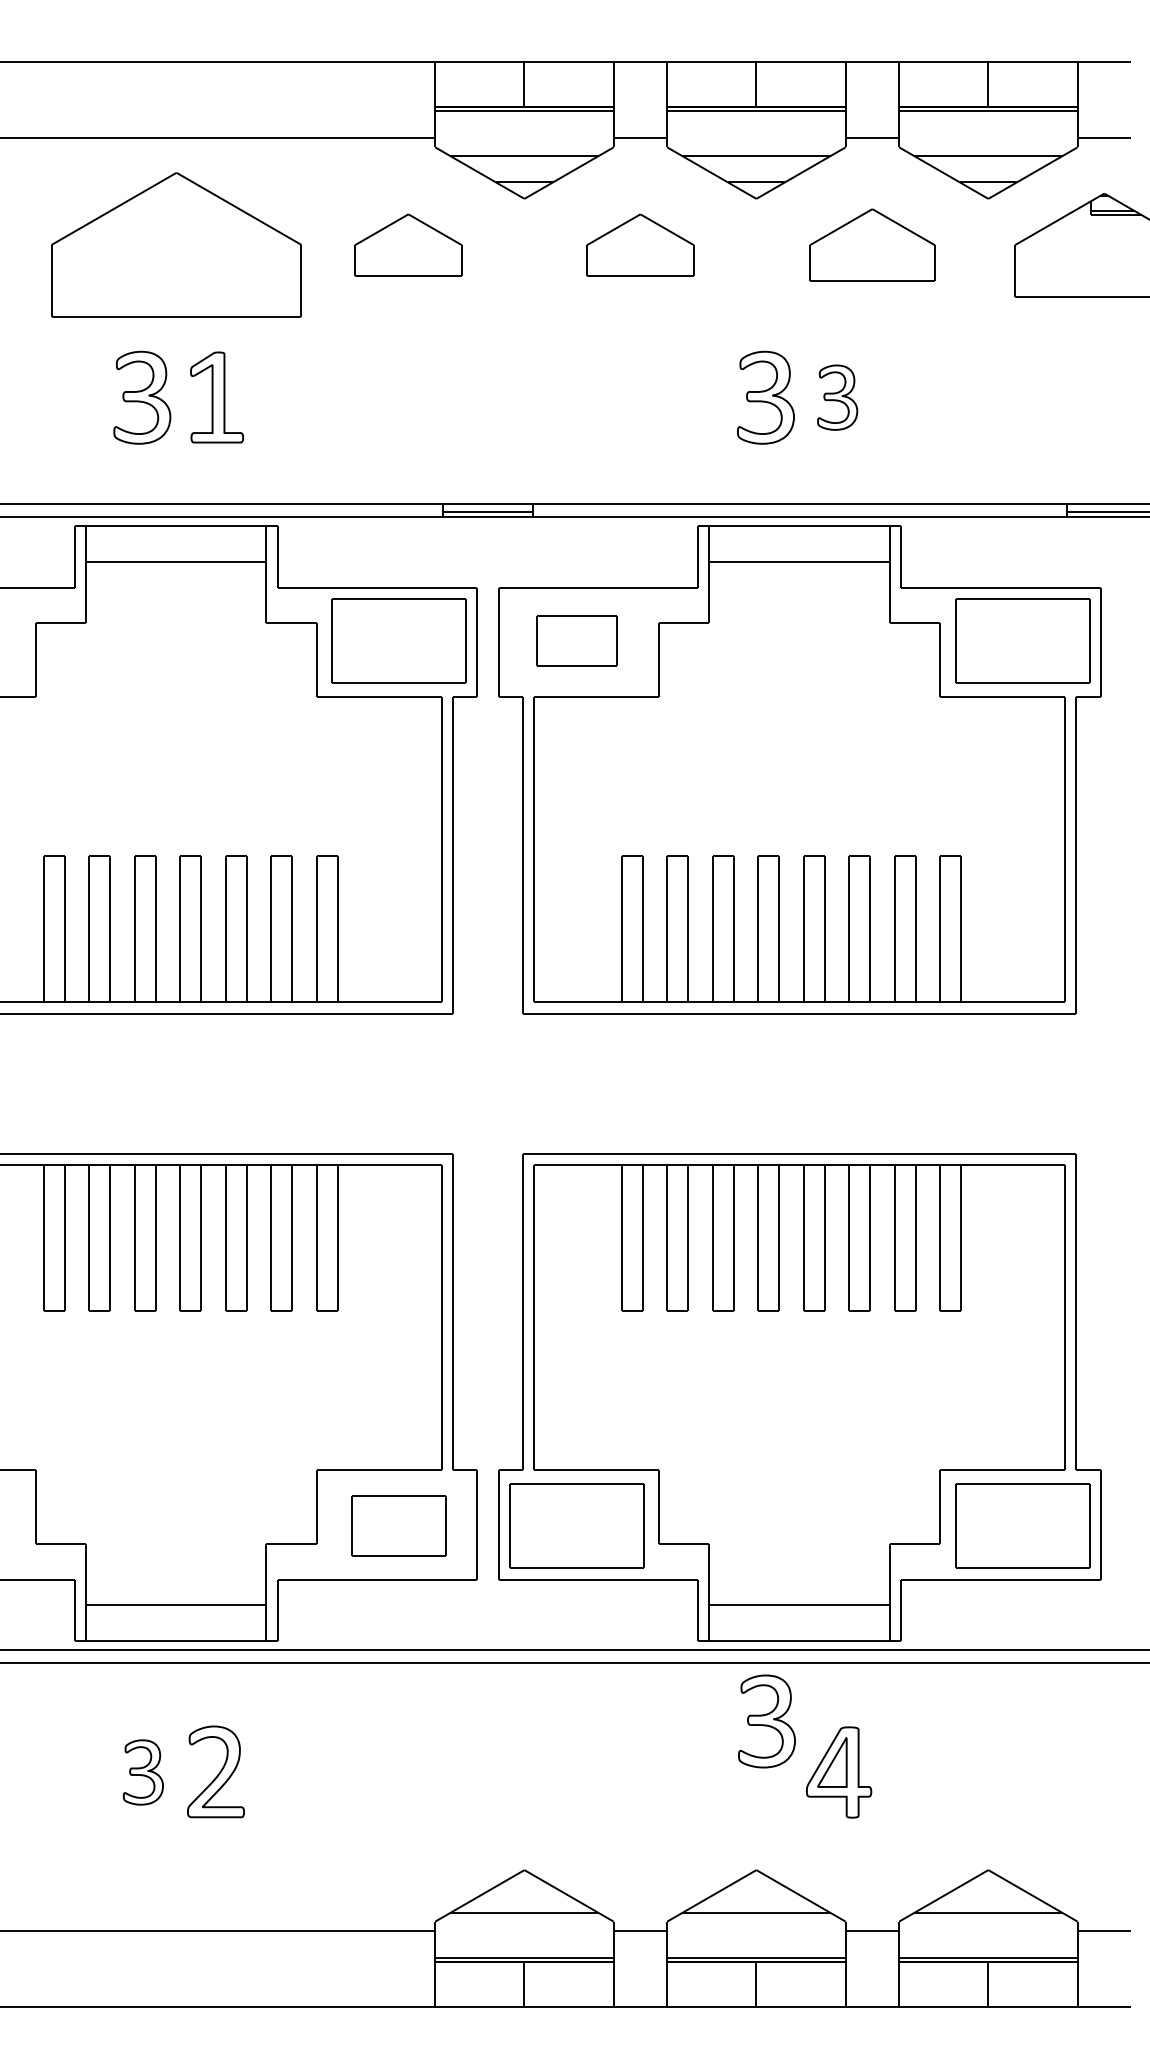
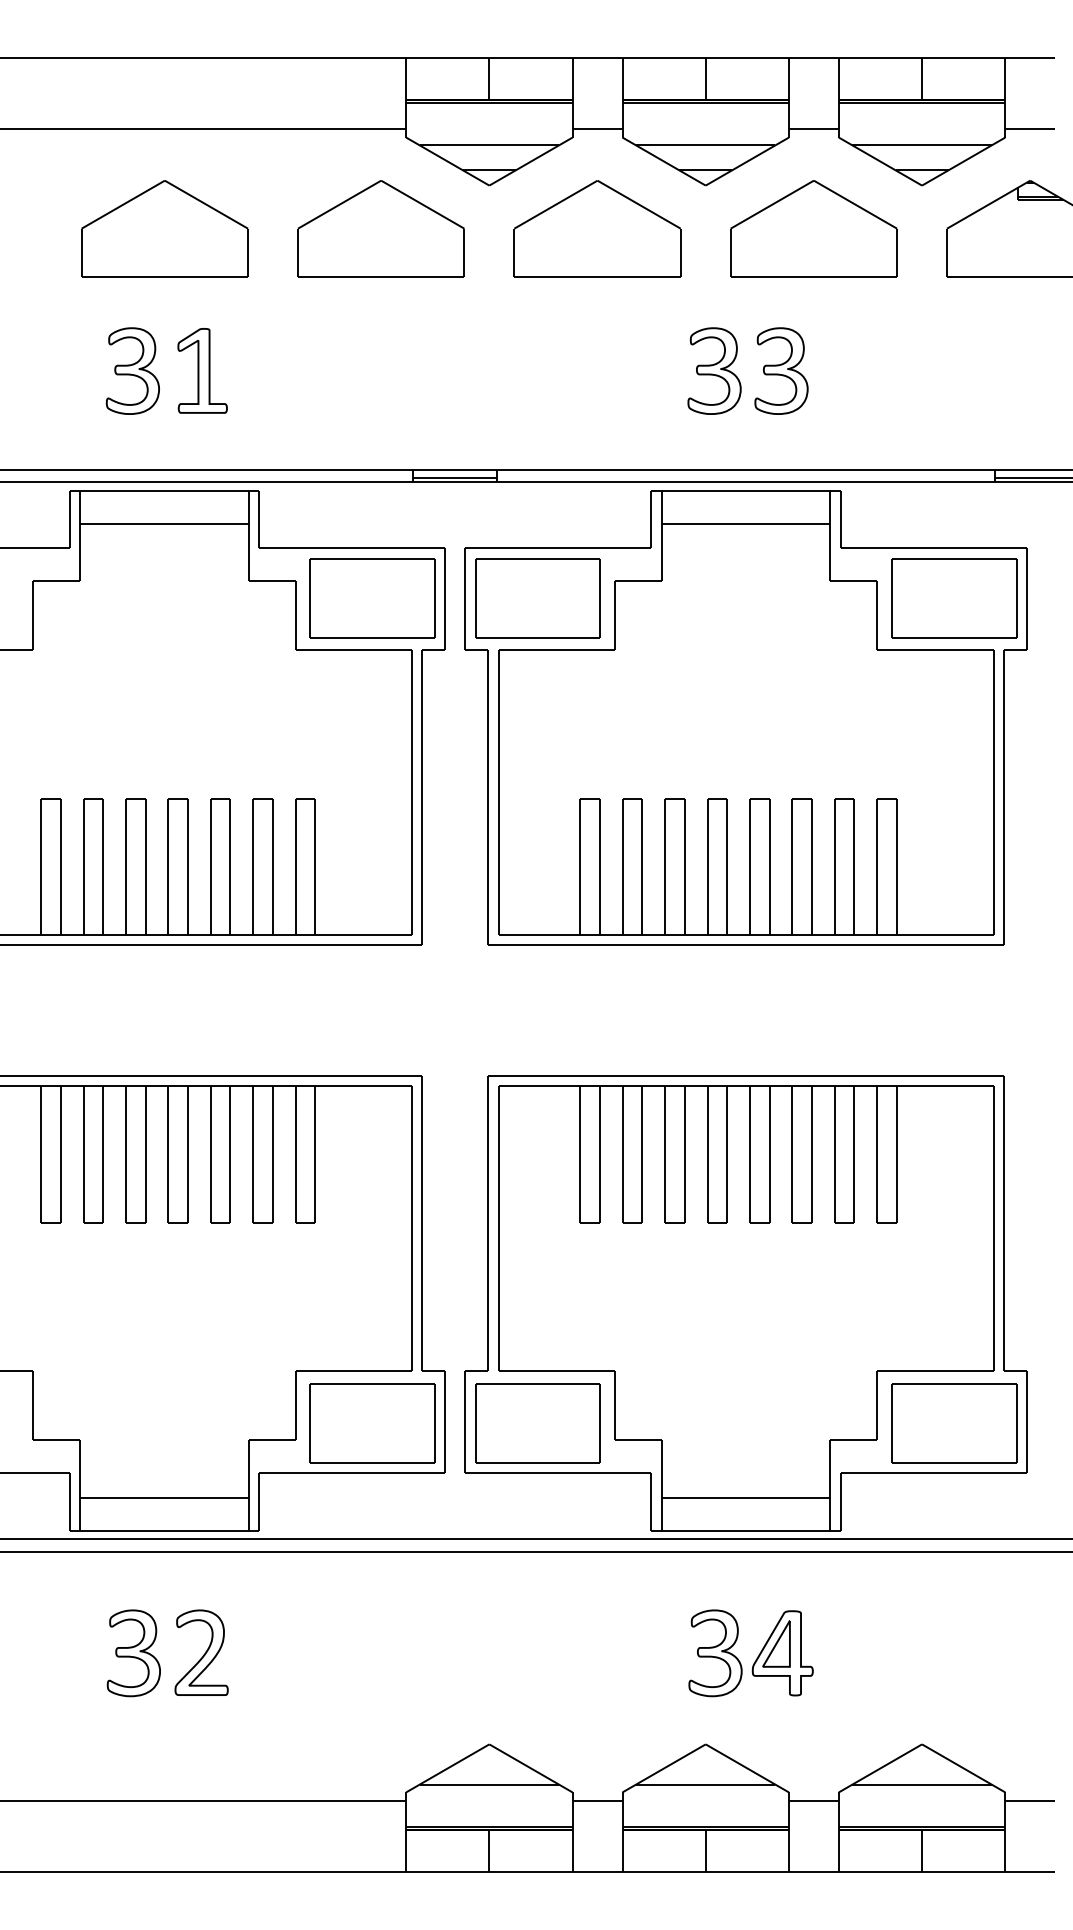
part: (176, 245) -> (164, 229), size x0.71
part: (408, 245) -> (381, 229), size x1.67
part: (640, 245) -> (597, 229), size x1.67
part: (872, 245) -> (813, 229), size x1.43
part: (837, 397) -> (781, 370), size x1.43
part: (576, 640) -> (537, 597), size x1.67
part: (398, 1525) -> (371, 1422), size x1.43
part: (766, 1721) -> (715, 1653), moved
part: (143, 1772) -> (134, 1653), size x1.43

